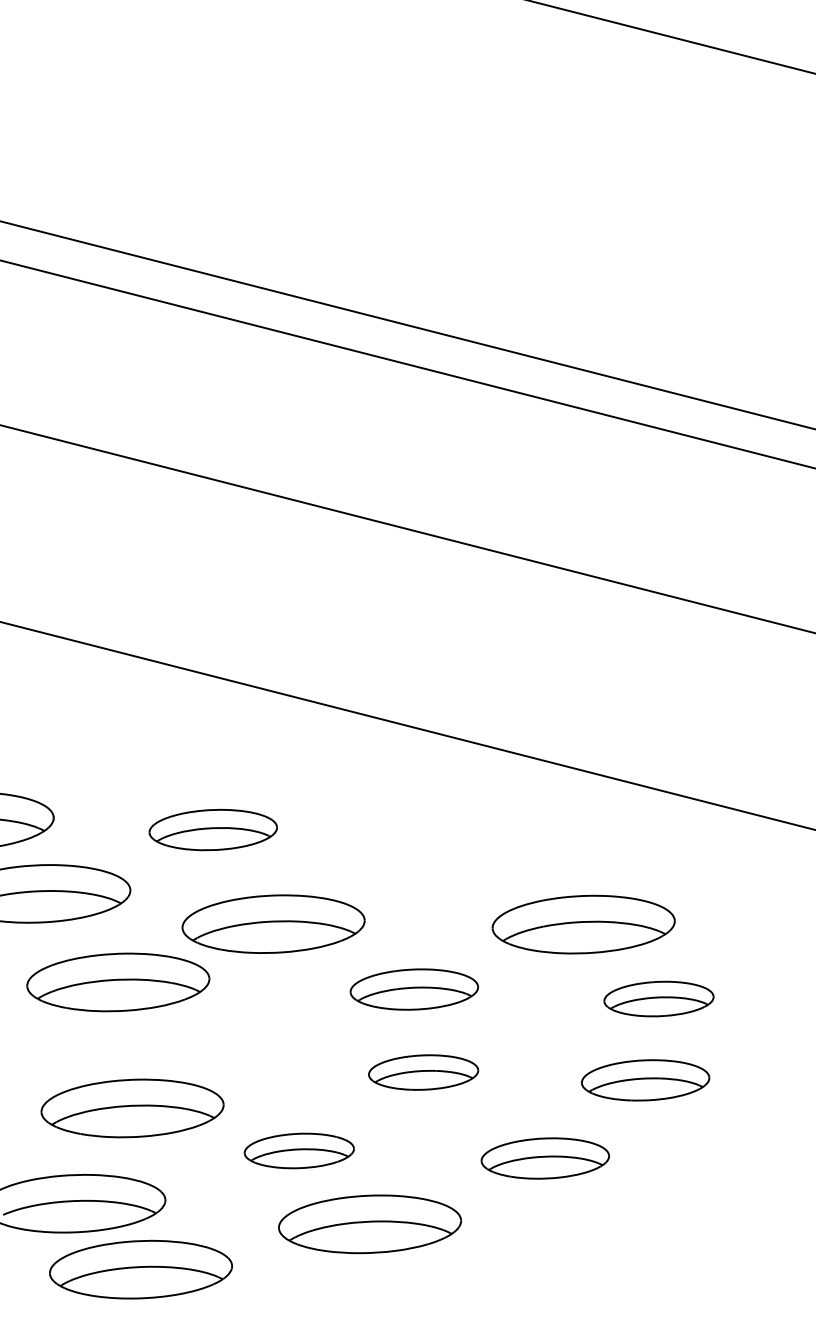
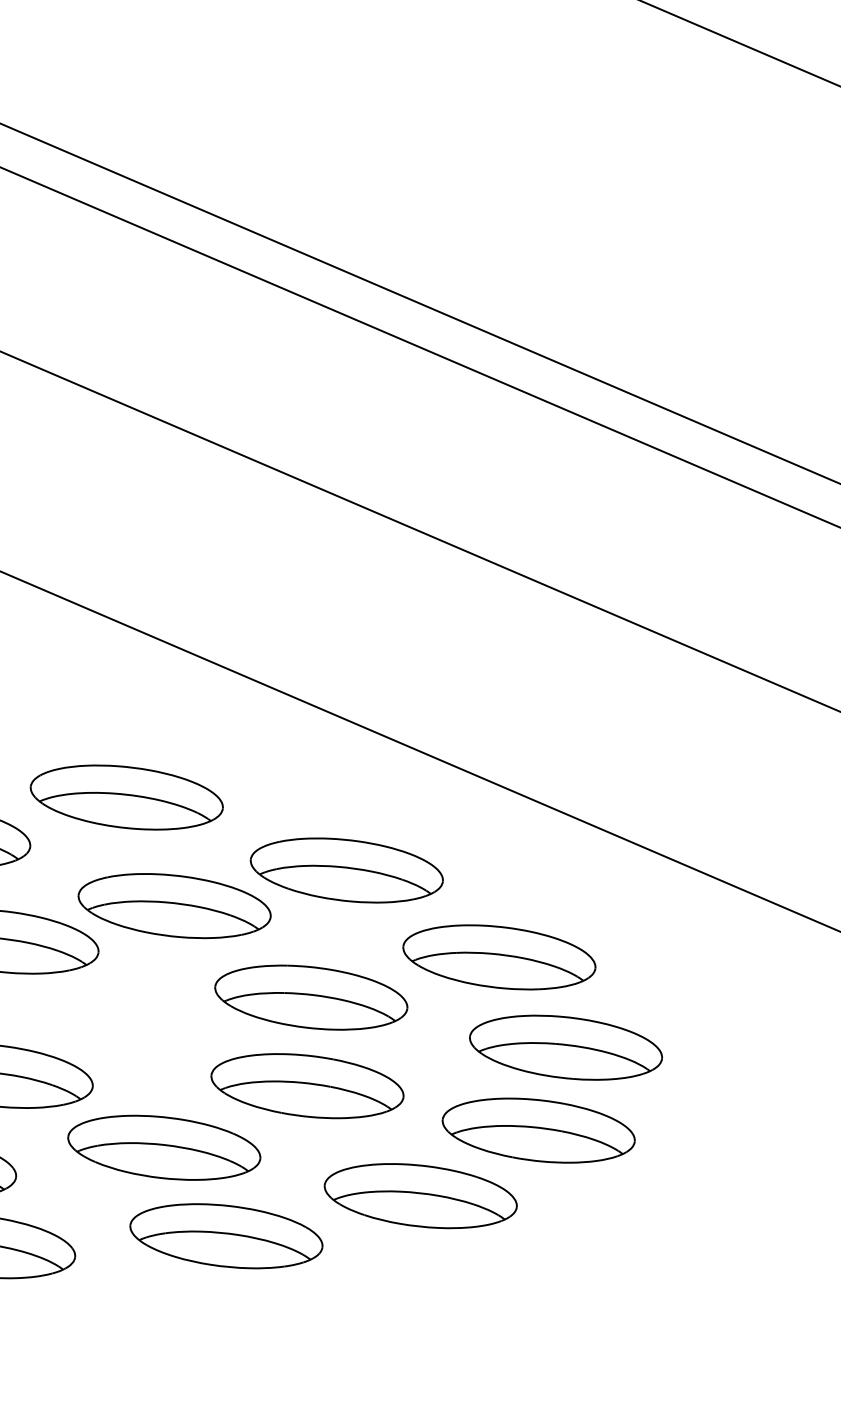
part: (213, 829) -> (127, 797), size x1.43
part: (428, 865) -> (346, 869), added
part: (414, 989) -> (311, 997), size x1.43
part: (658, 998) -> (565, 1047), size x1.67
part: (423, 1072) -> (307, 1085), size x1.67
part: (645, 1080) -> (538, 1130), size x1.43
part: (299, 1150) -> (164, 1147), size x1.67
part: (545, 1158) -> (421, 1196), size x1.43

